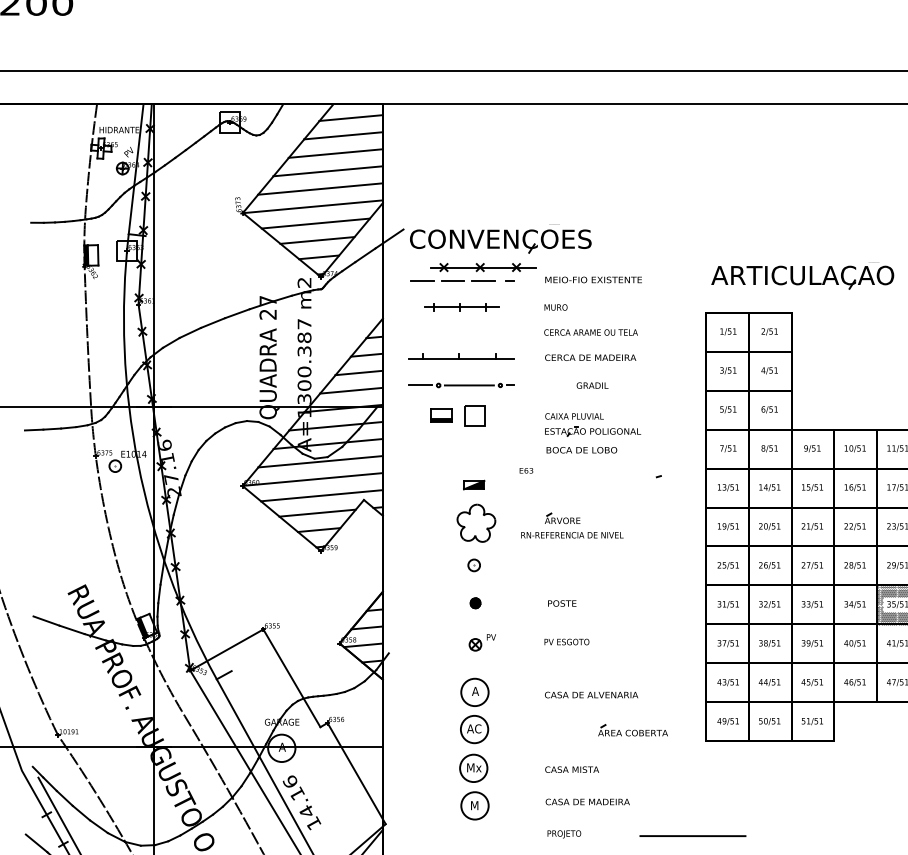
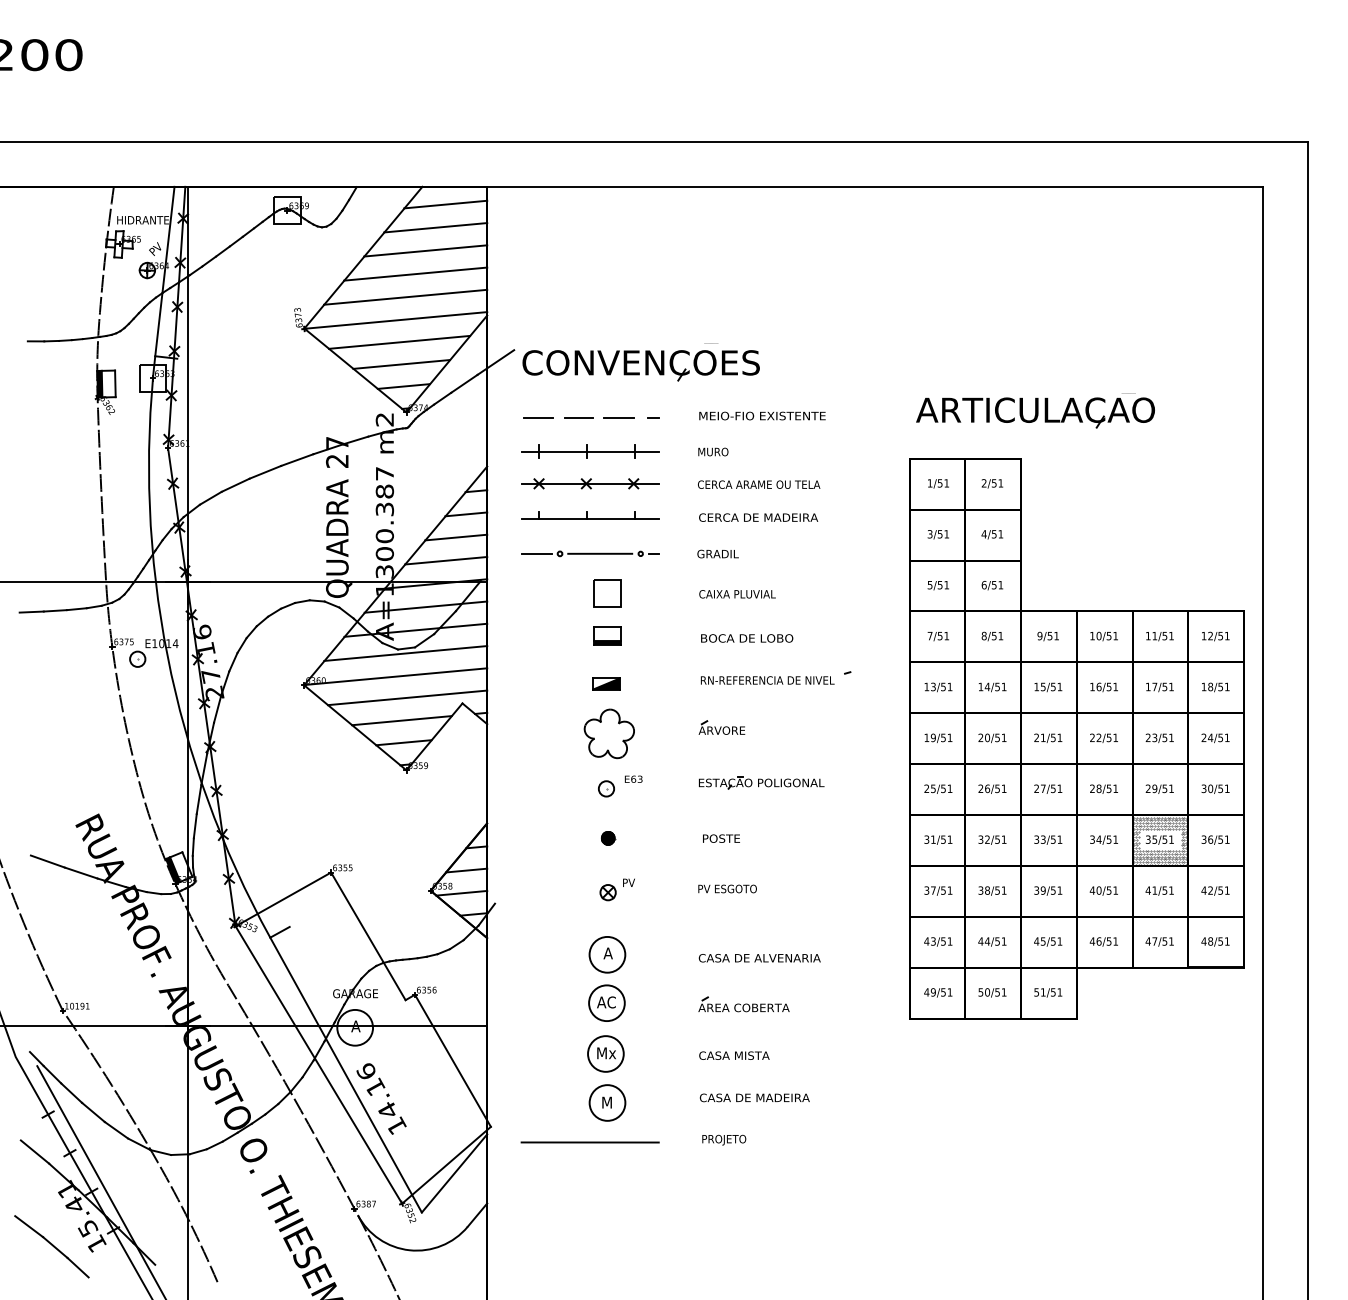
part: (483, 267) -> (590, 483), moved
part: (461, 307) -> (590, 451), size x1.43
text: (592, 385) -> (717, 553), moved
part: (441, 415) -> (607, 635), moved
part: (592, 431) -> (761, 782), moved
text: (526, 470) -> (633, 778), moved
text: (572, 535) -> (767, 680), moved
part: (632, 730) -> (743, 1004), moved
line: (692, 836) -> (589, 1142), moved

